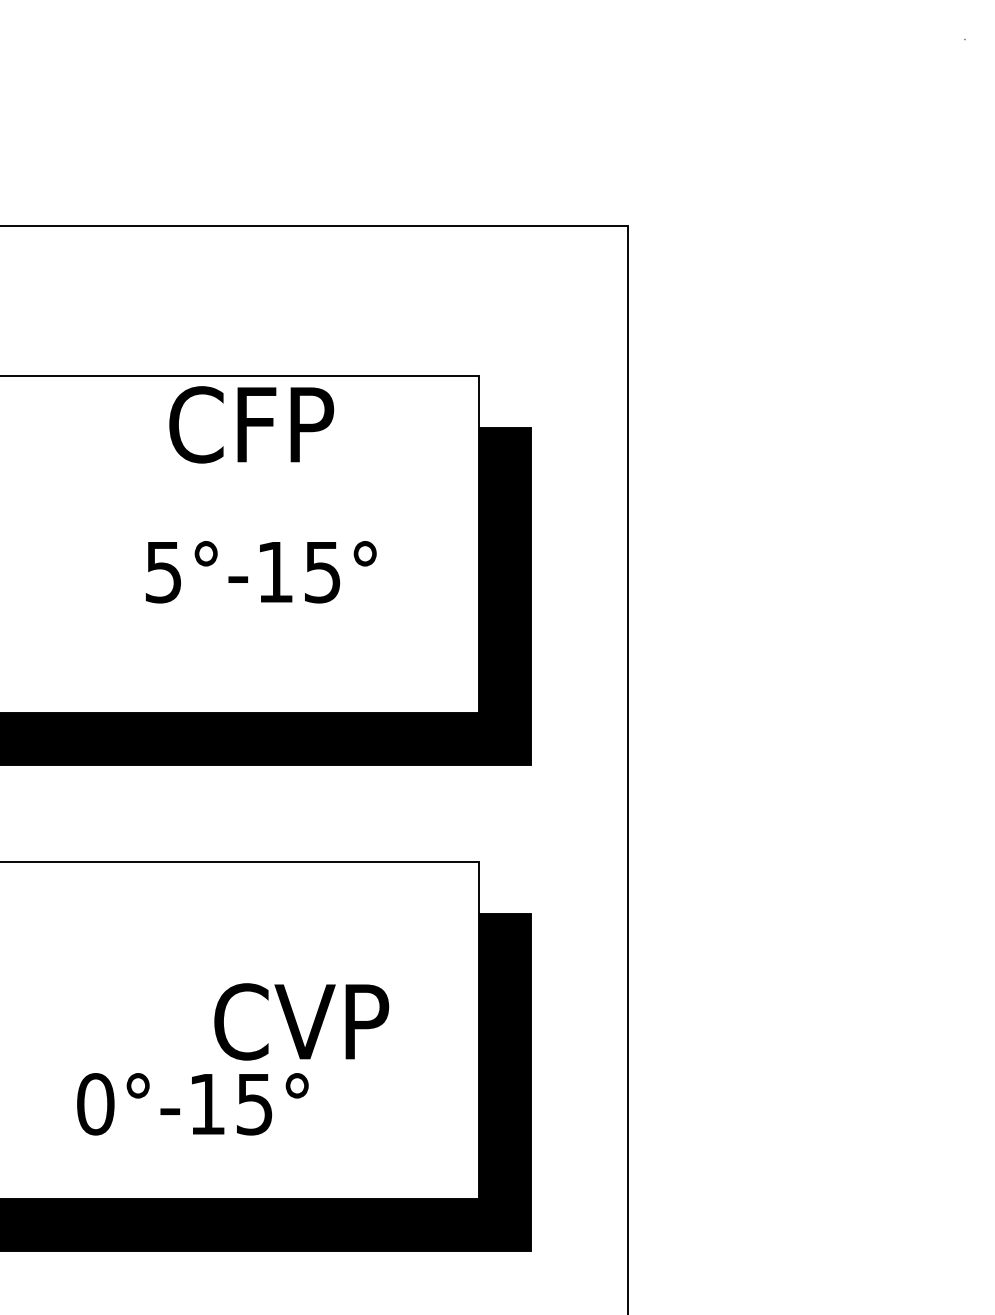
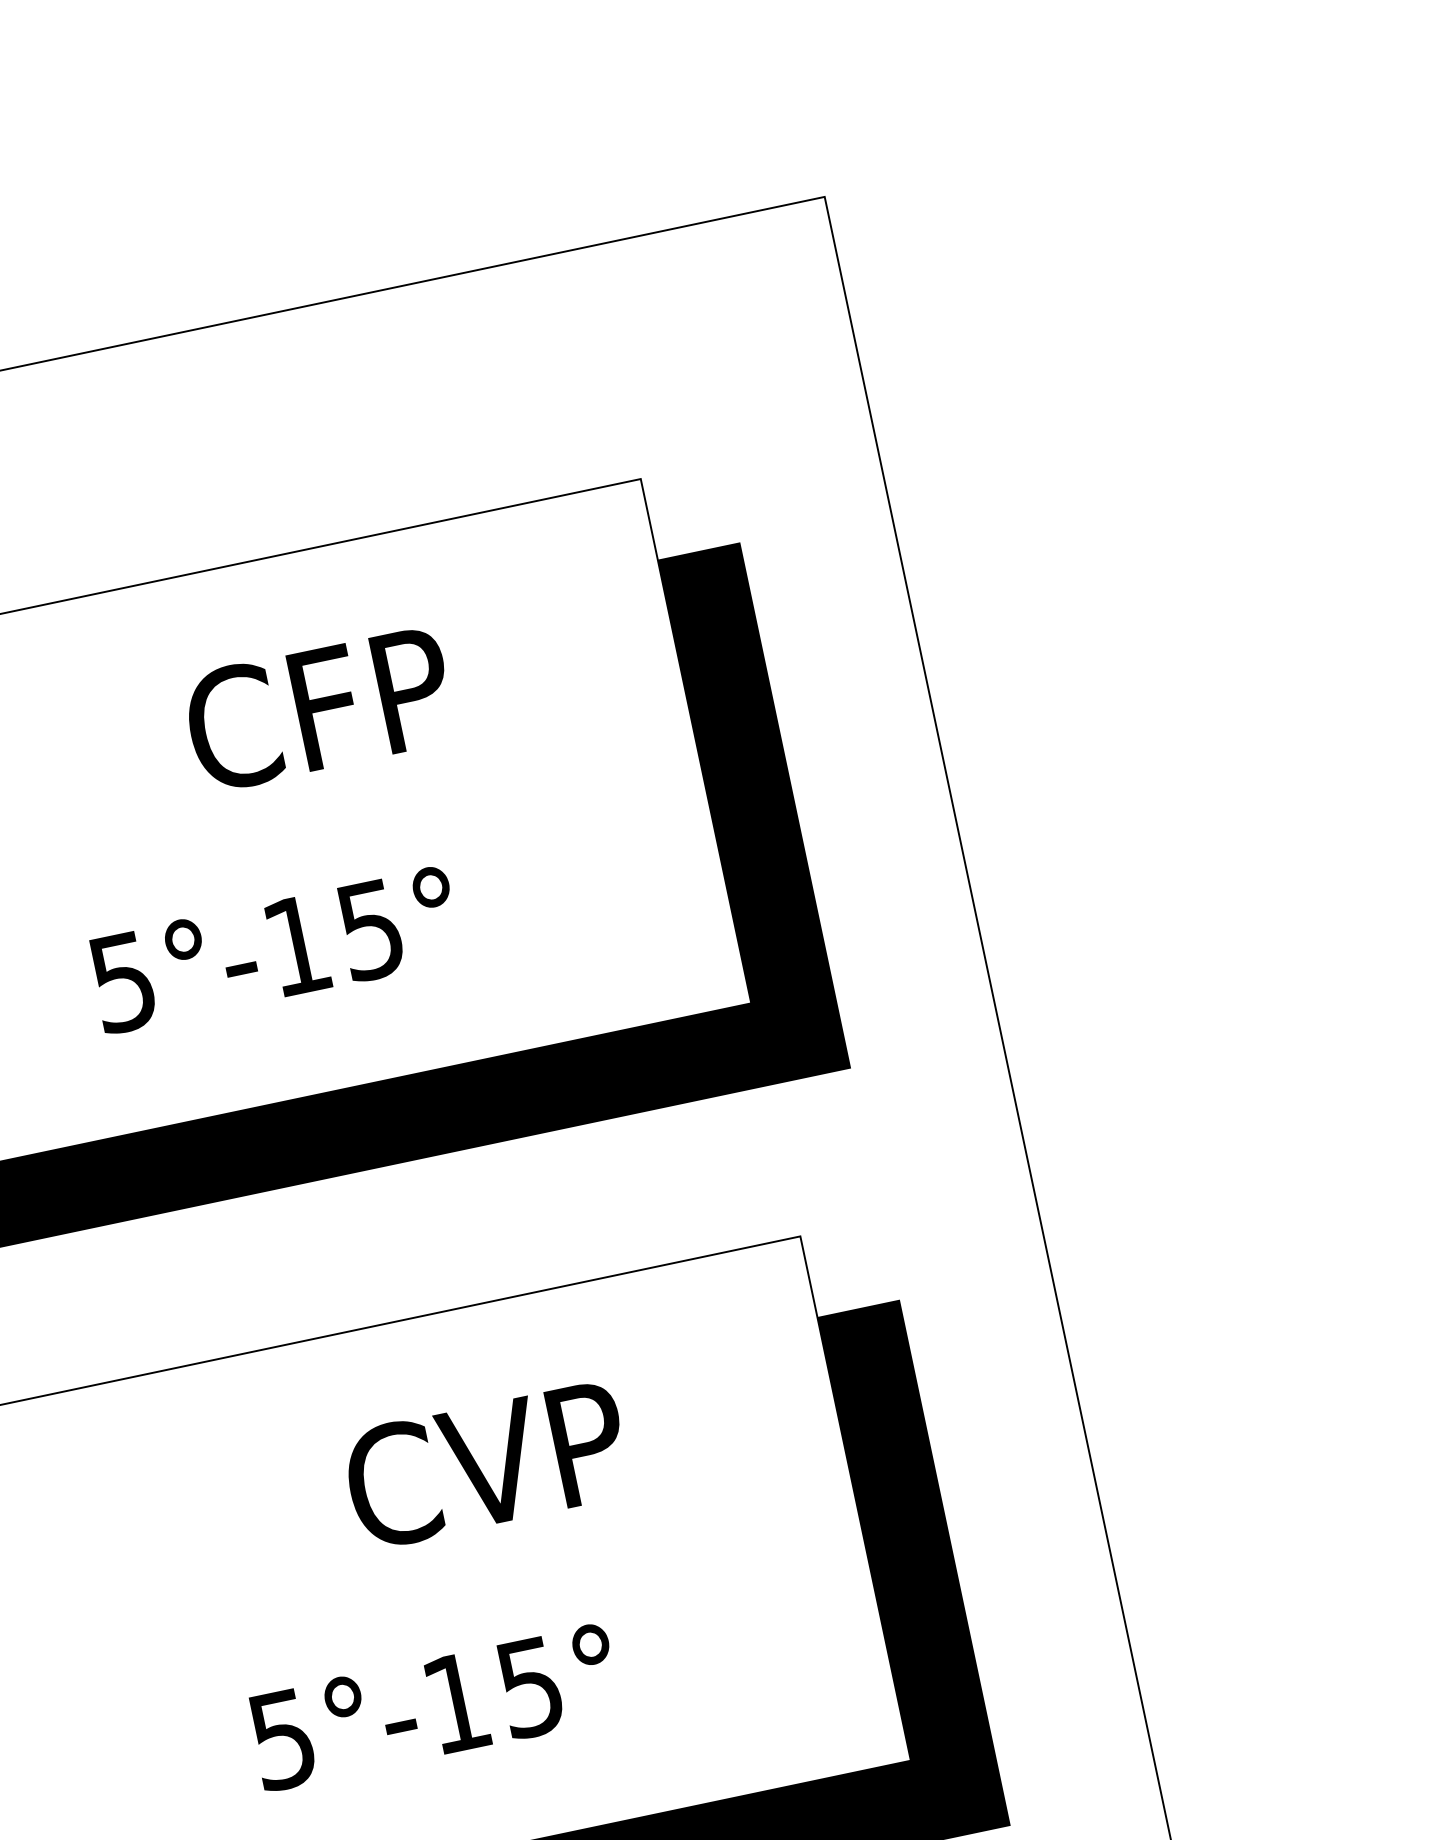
text: (251, 424) -> (319, 708), moved
text: (261, 572) -> (275, 950), moved
text: (301, 1021) -> (486, 1464), moved
text: (95, 1104) -> (282, 1740), 0°-15° -> 5°-15°

